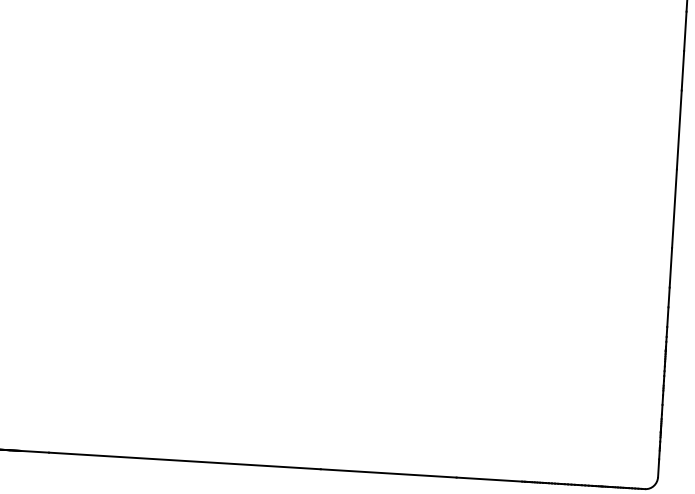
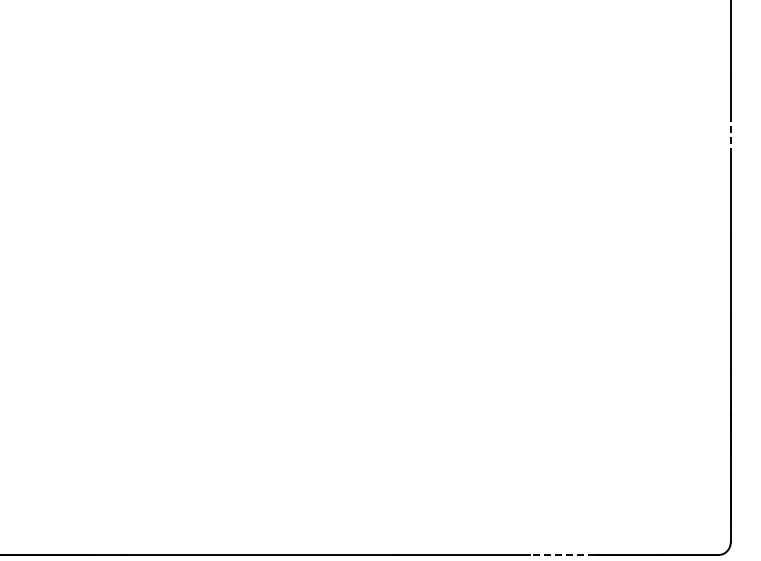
line: (682, 71) -> (730, 135), solid -> dashed
line: (489, 480) -> (562, 555), solid -> dashed

